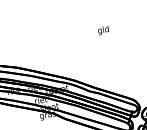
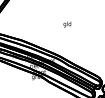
text: (103, 30) -> (67, 24), moved

